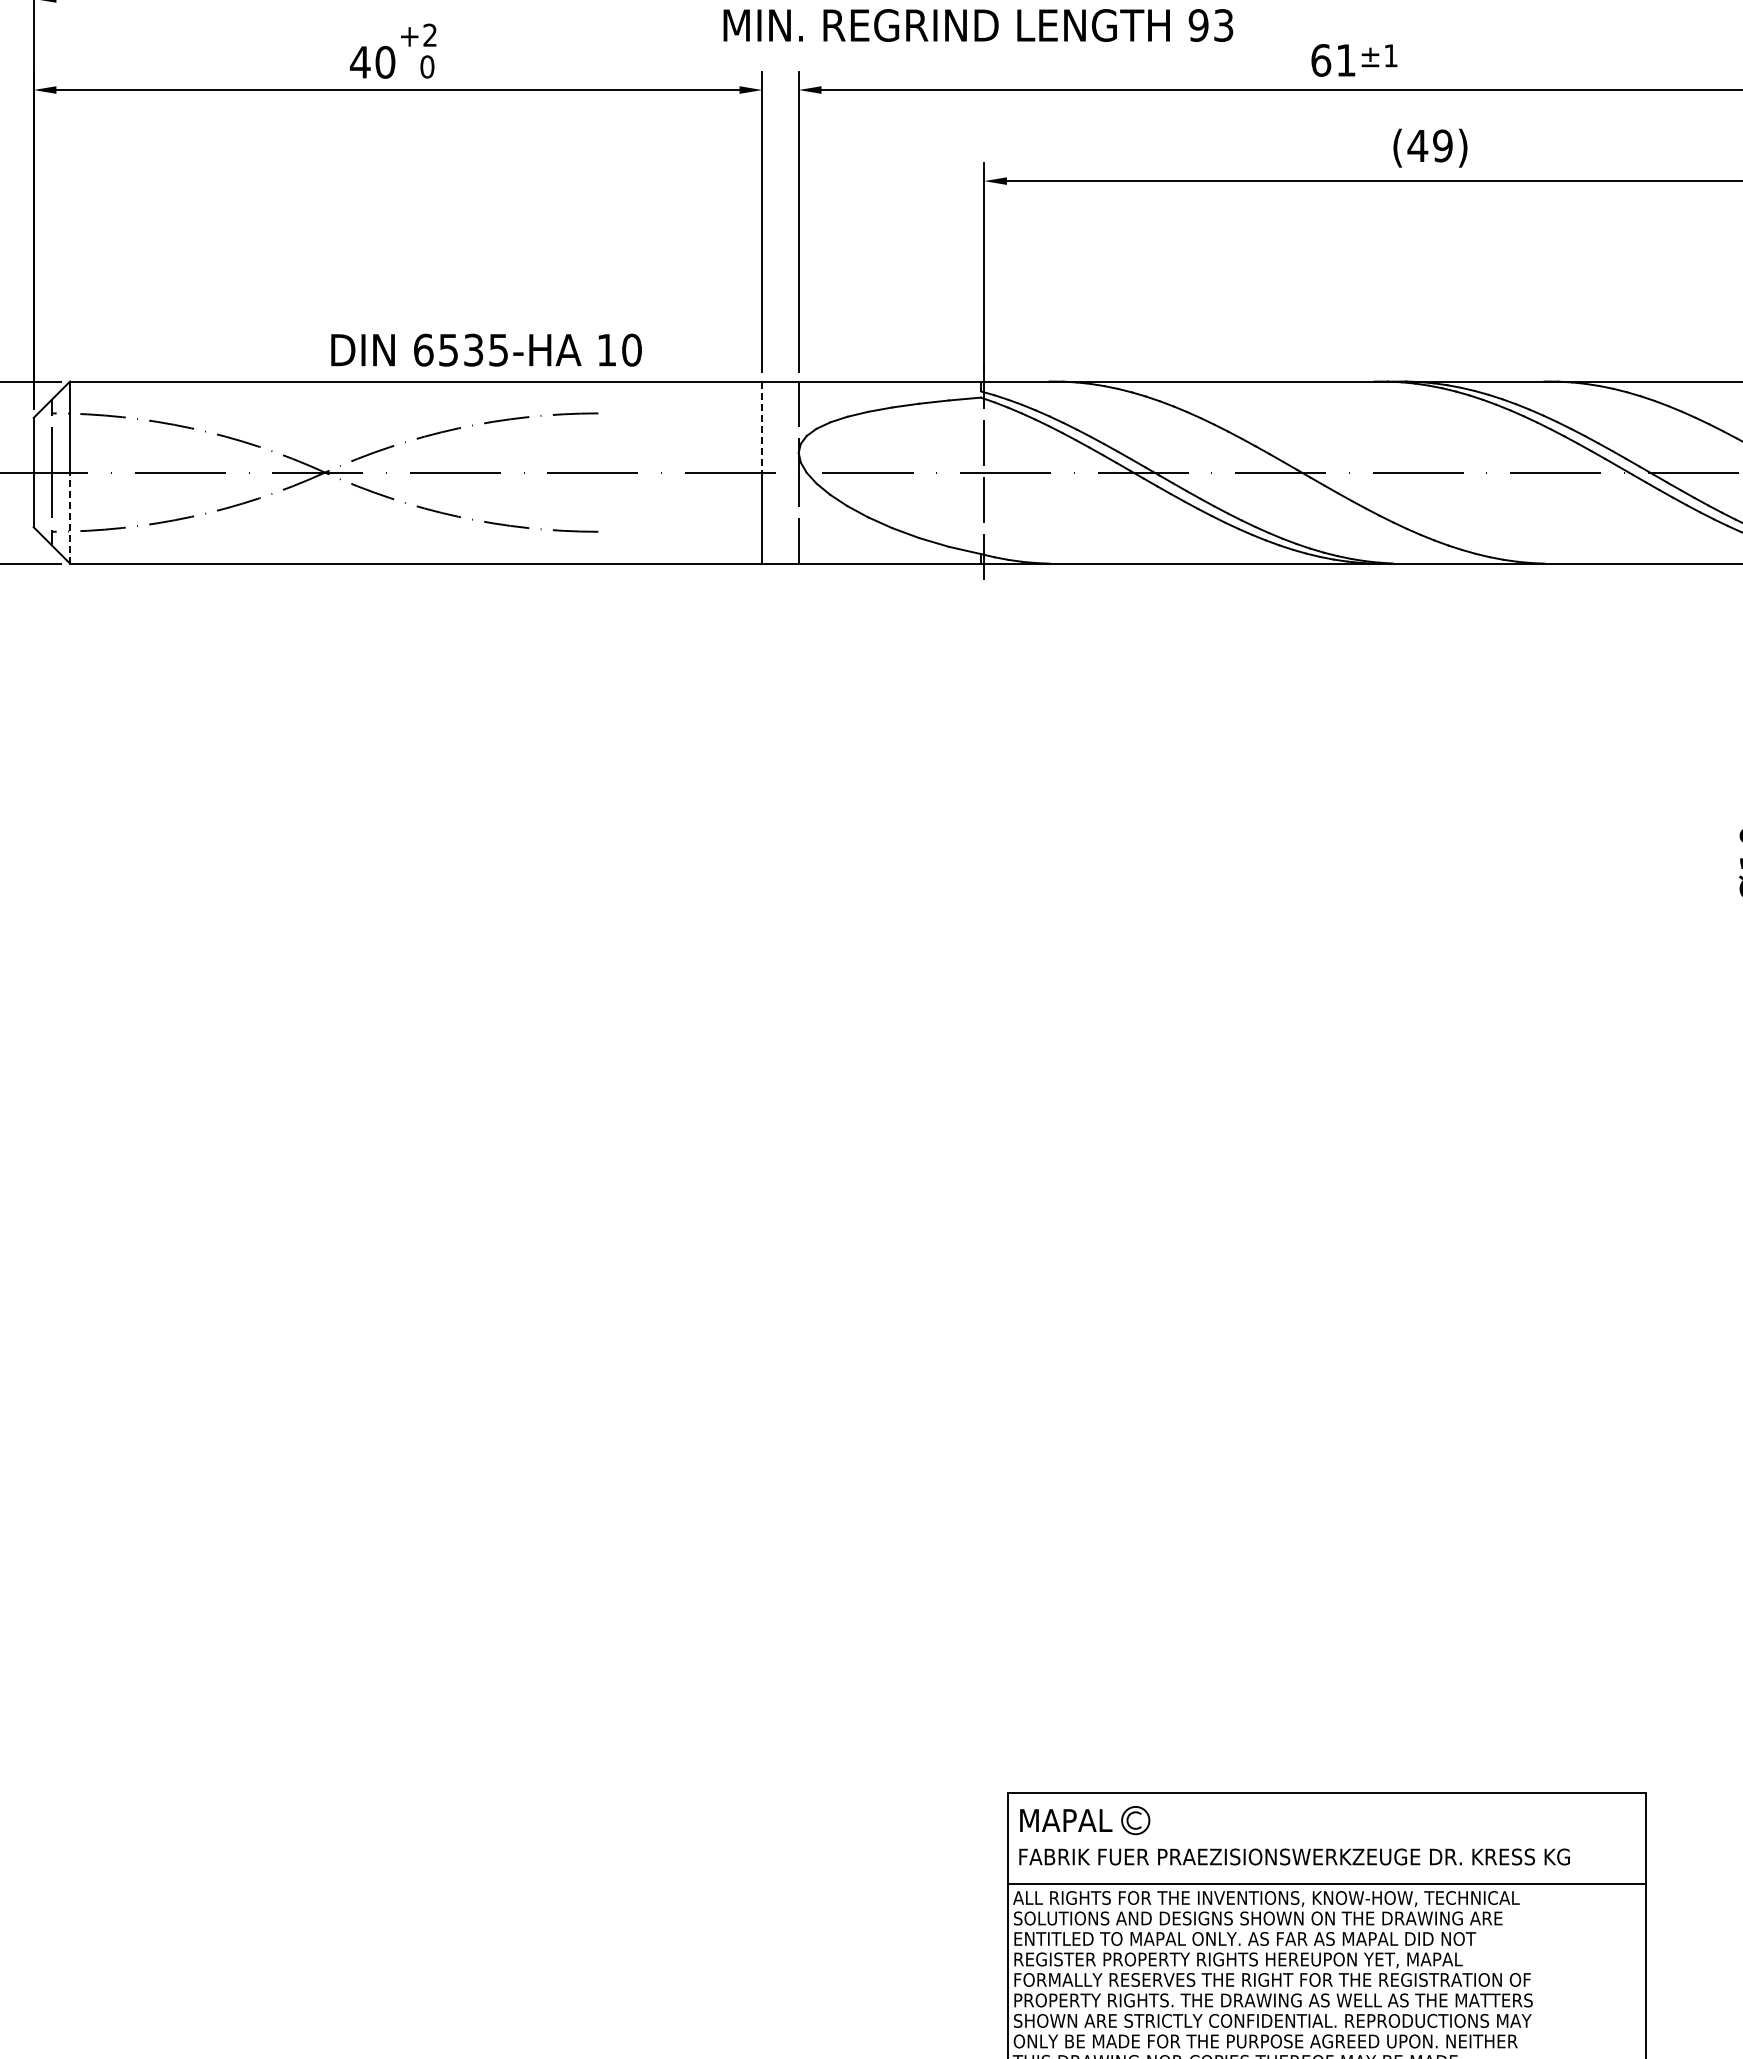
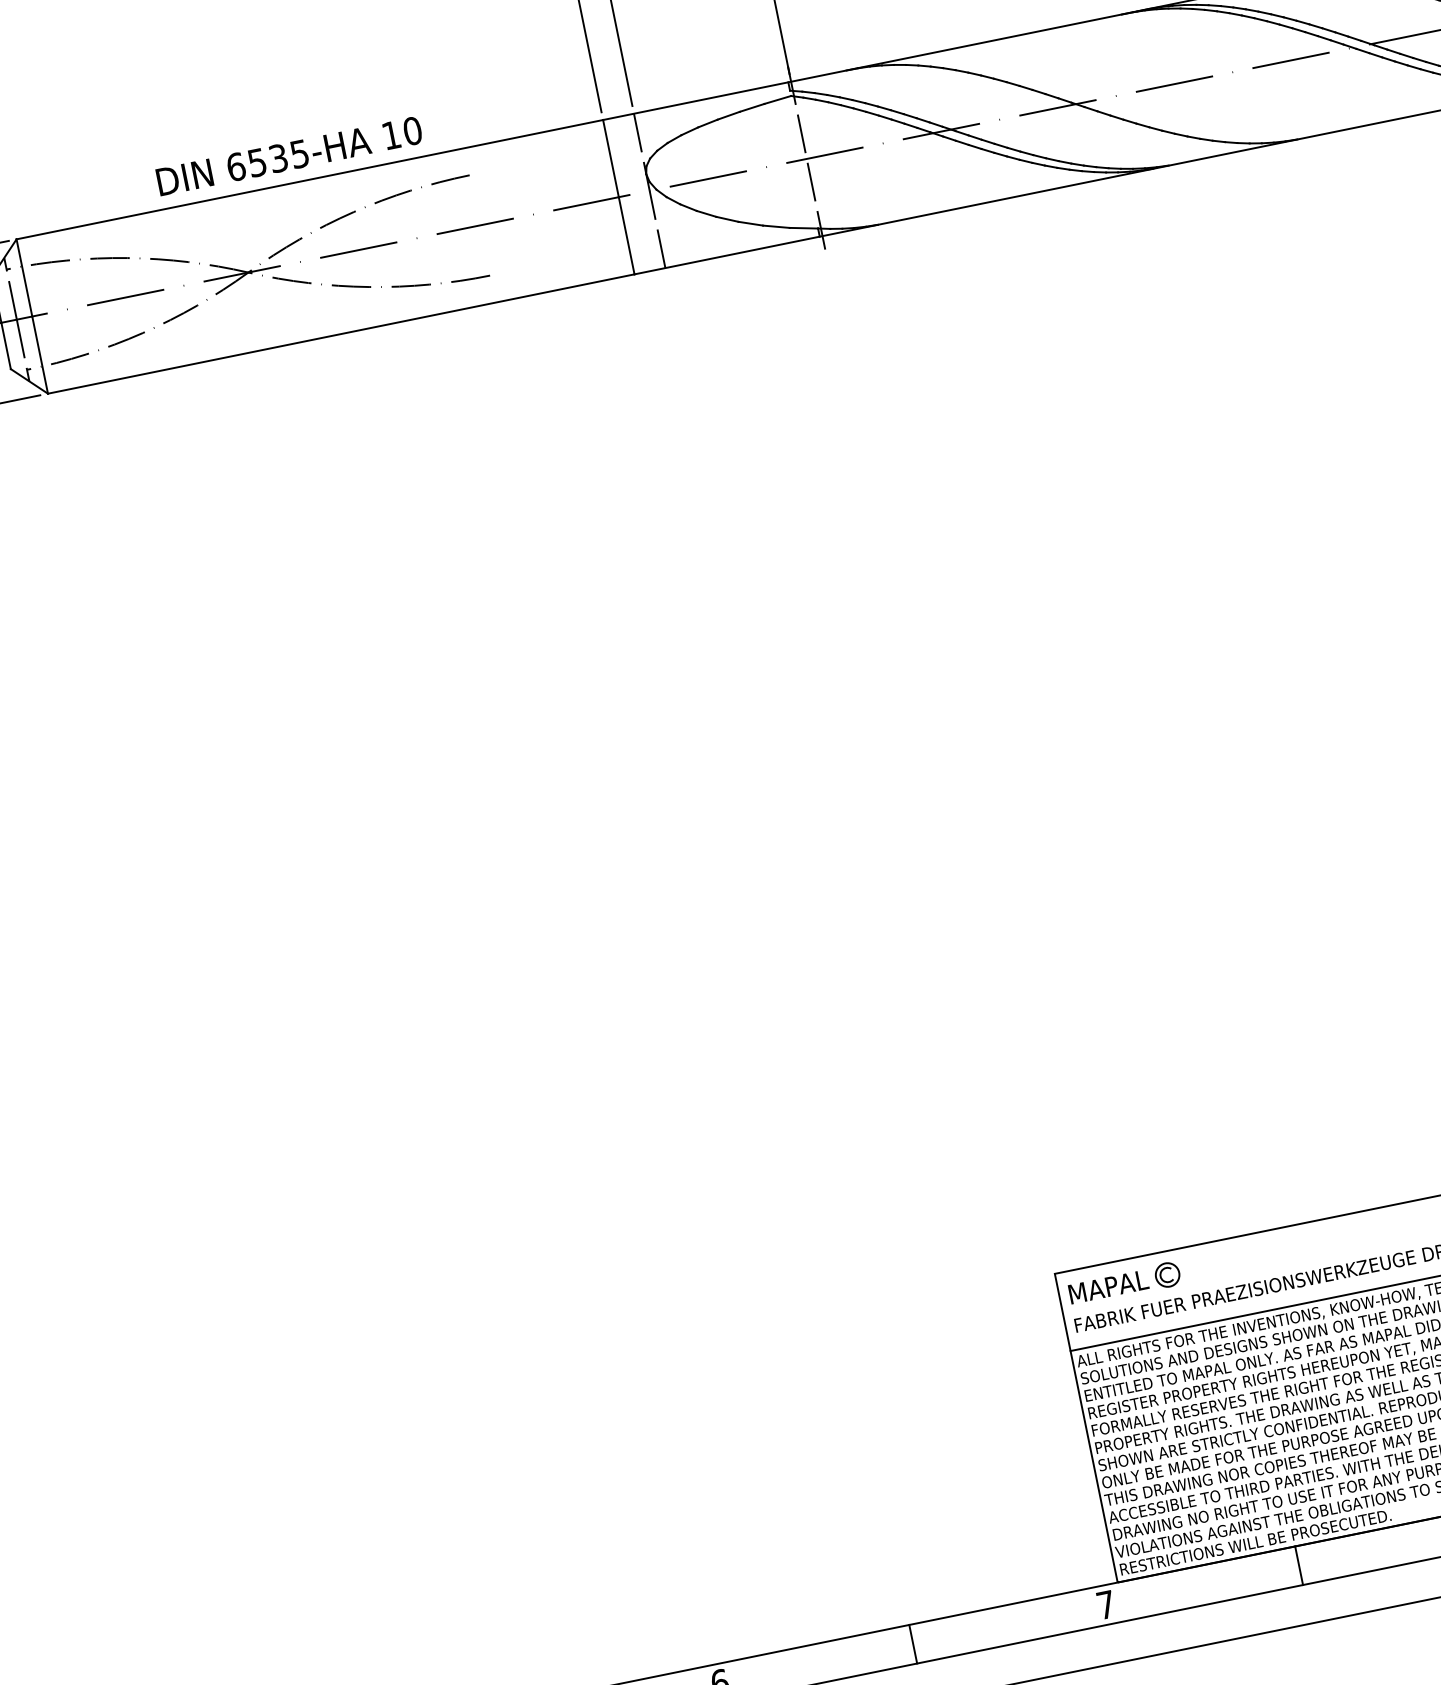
text: (486, 349) -> (289, 155), moved
line: (762, 427) -> (611, 158), dashed -> solid
line: (70, 518) -> (40, 355), dashed -> solid

